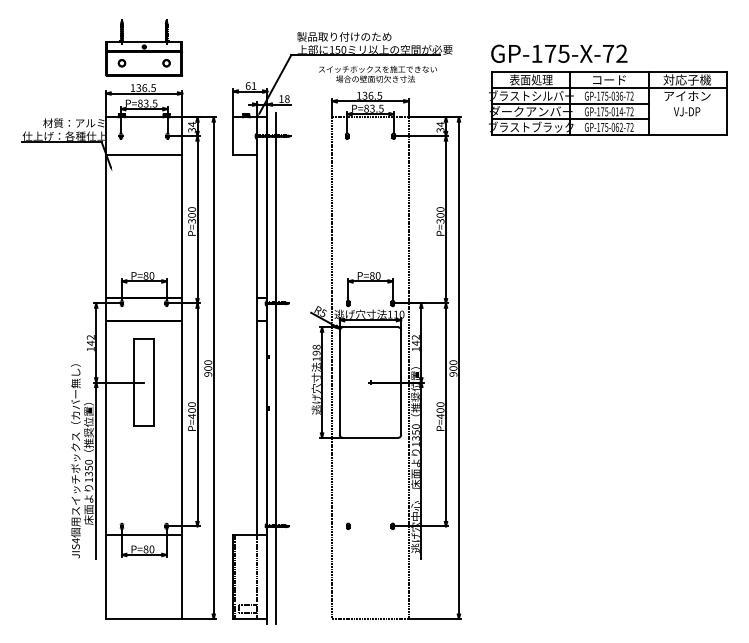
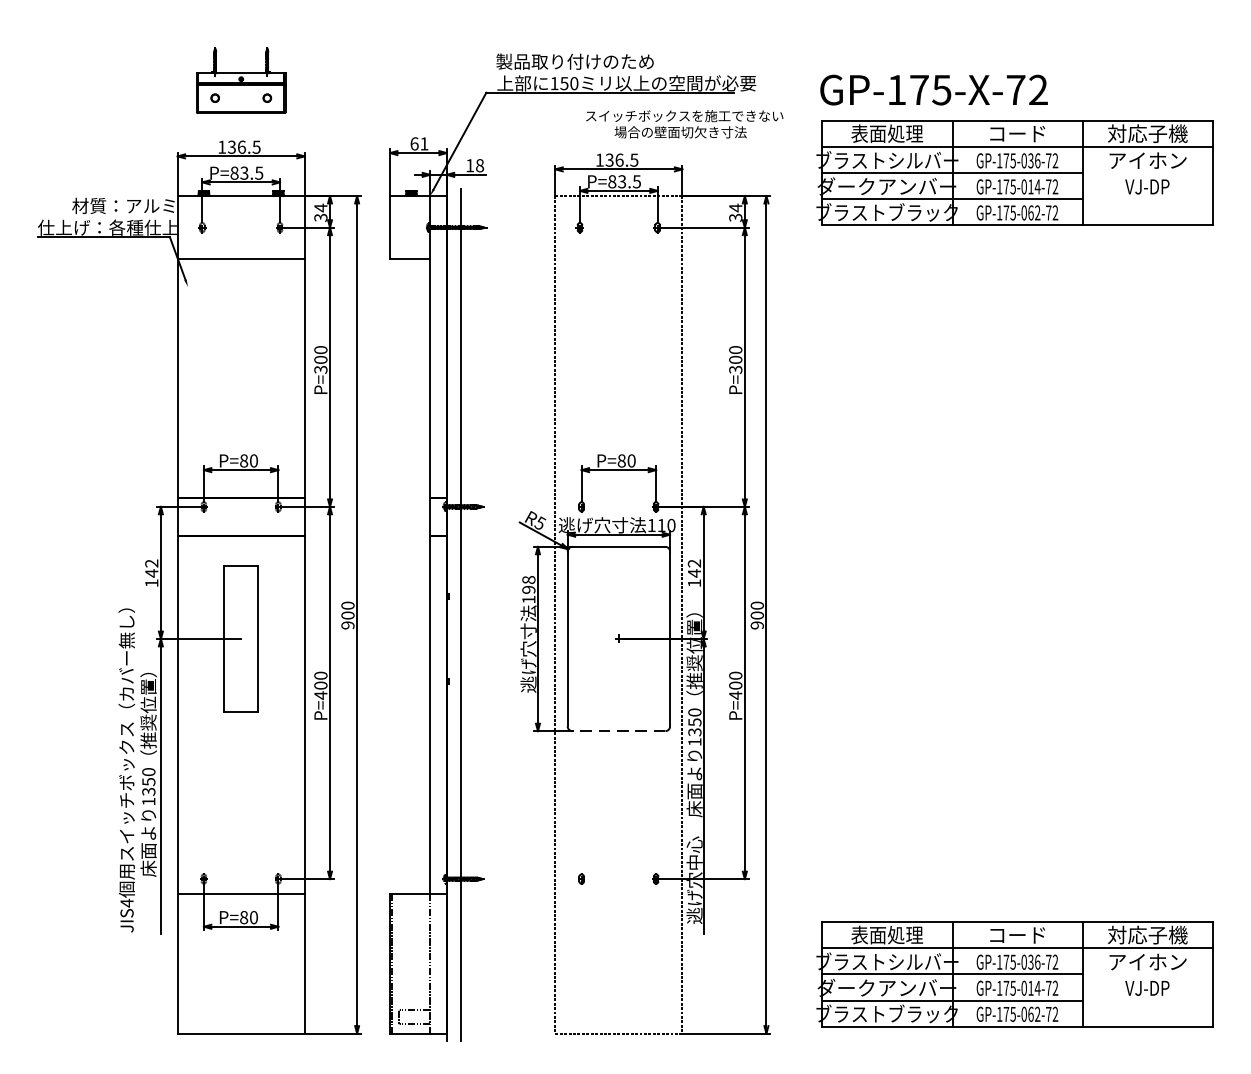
part: (144, 47) -> (241, 79), size x0.7
text: (377, 73) -> (683, 122), moved
line: (370, 437) -> (618, 730), solid -> dashed
part: (608, 583) -> (1016, 974), added

